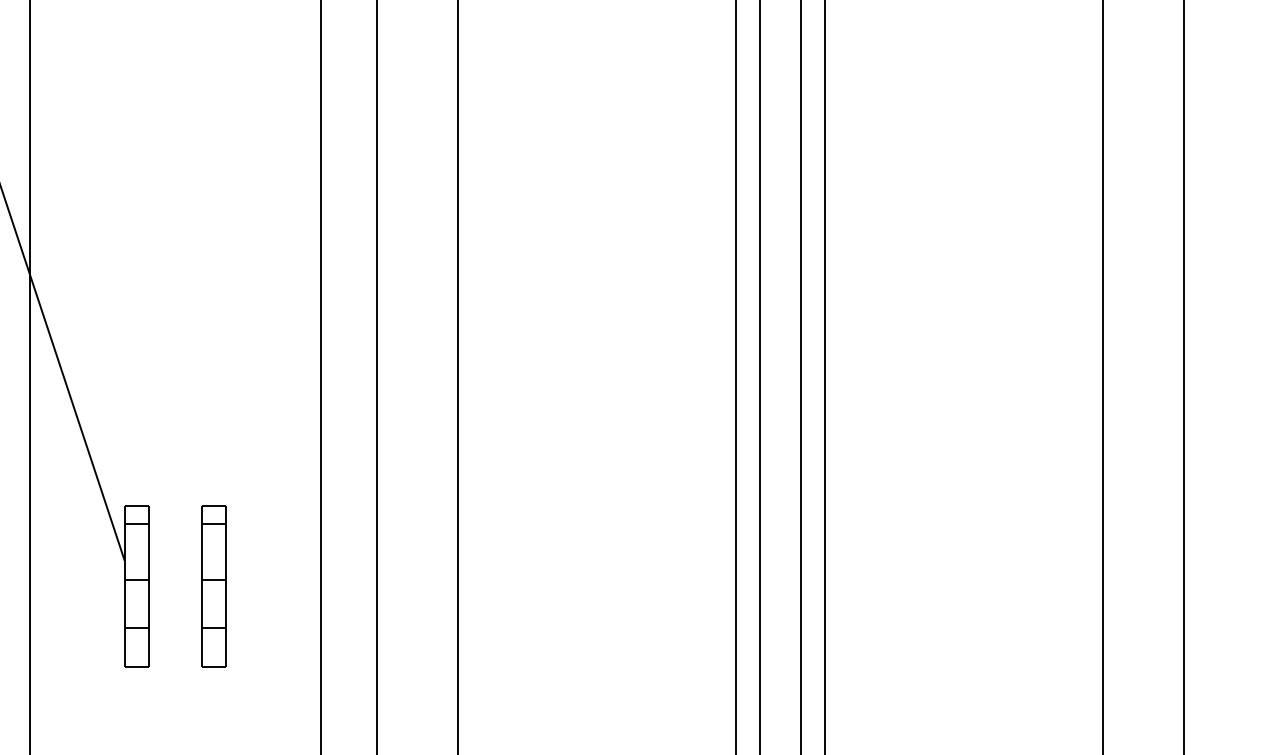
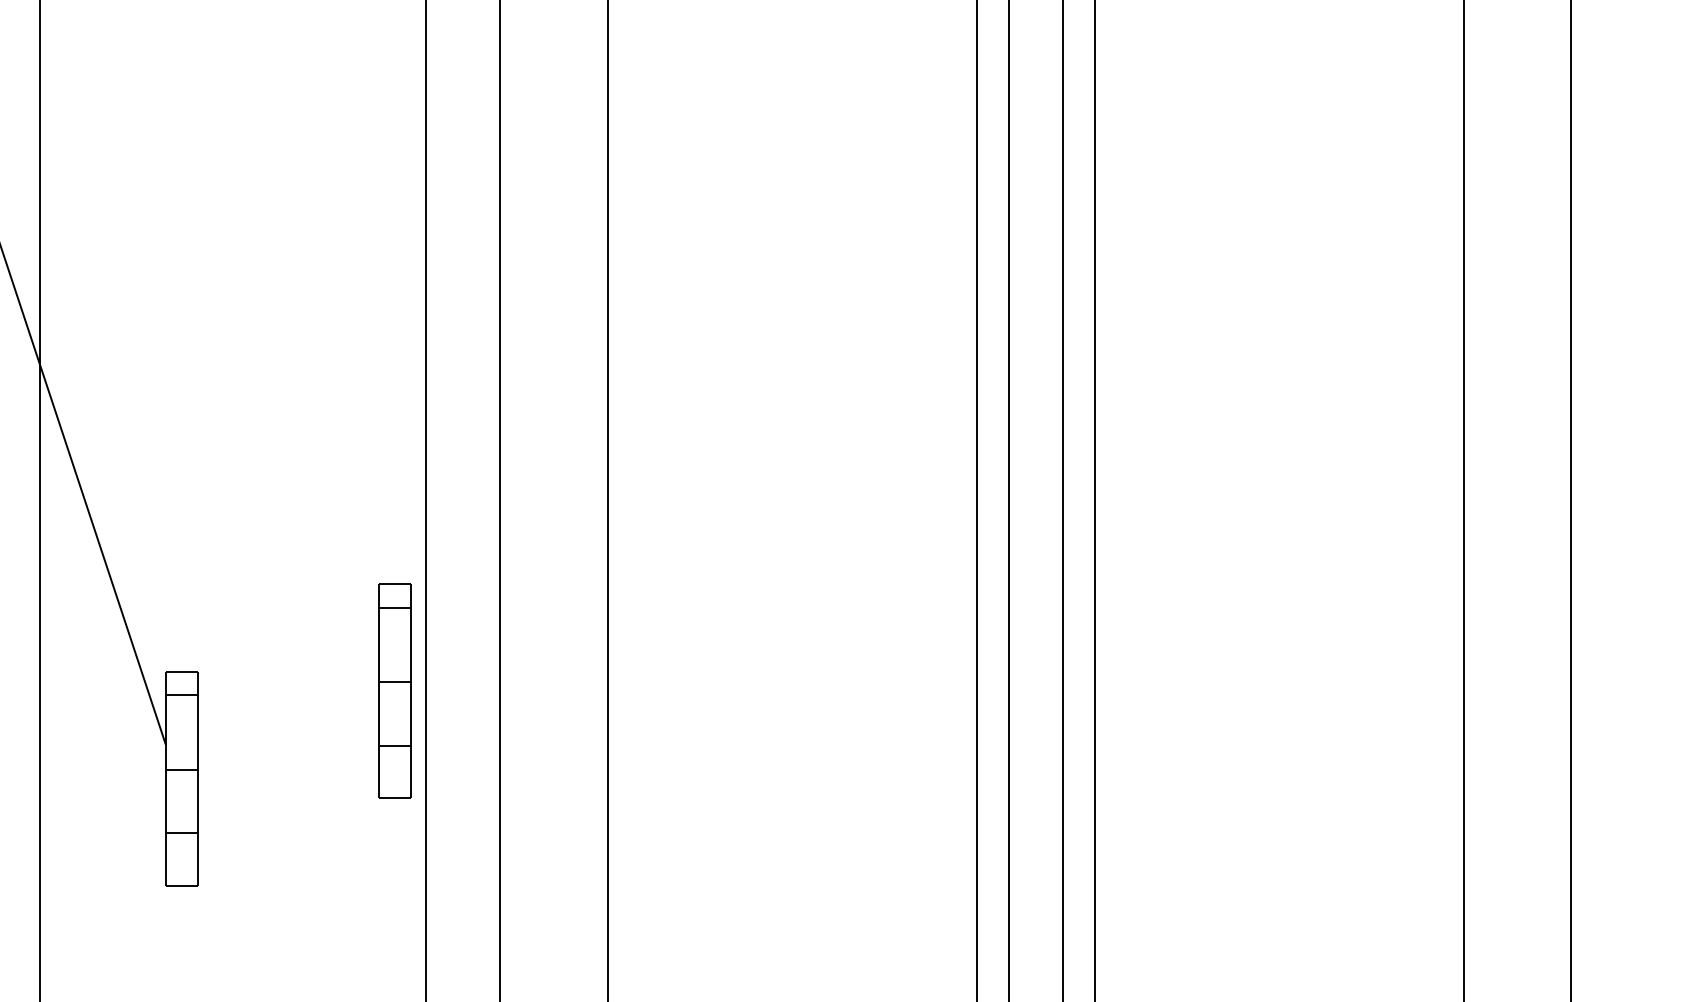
part: (213, 586) -> (394, 690), moved

